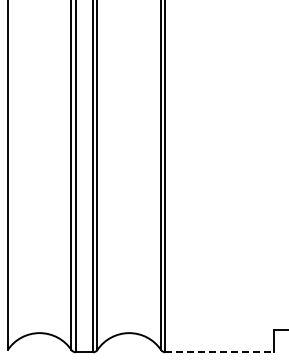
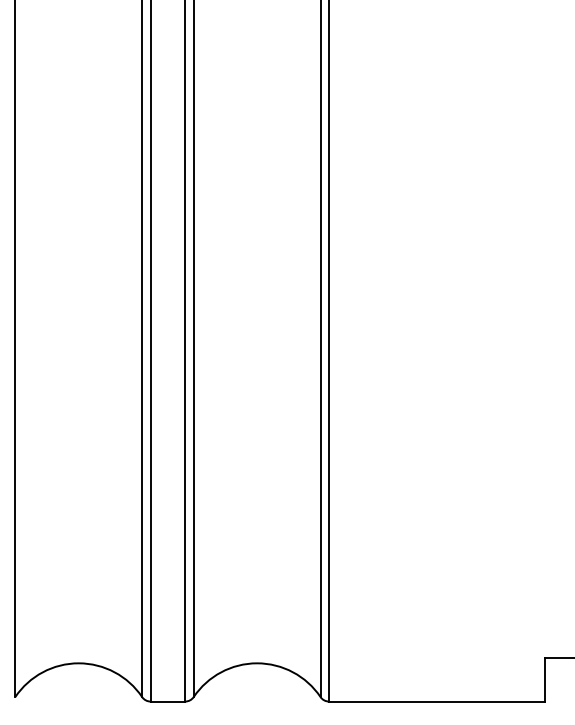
line: (220, 352) -> (438, 701), dashed -> solid

